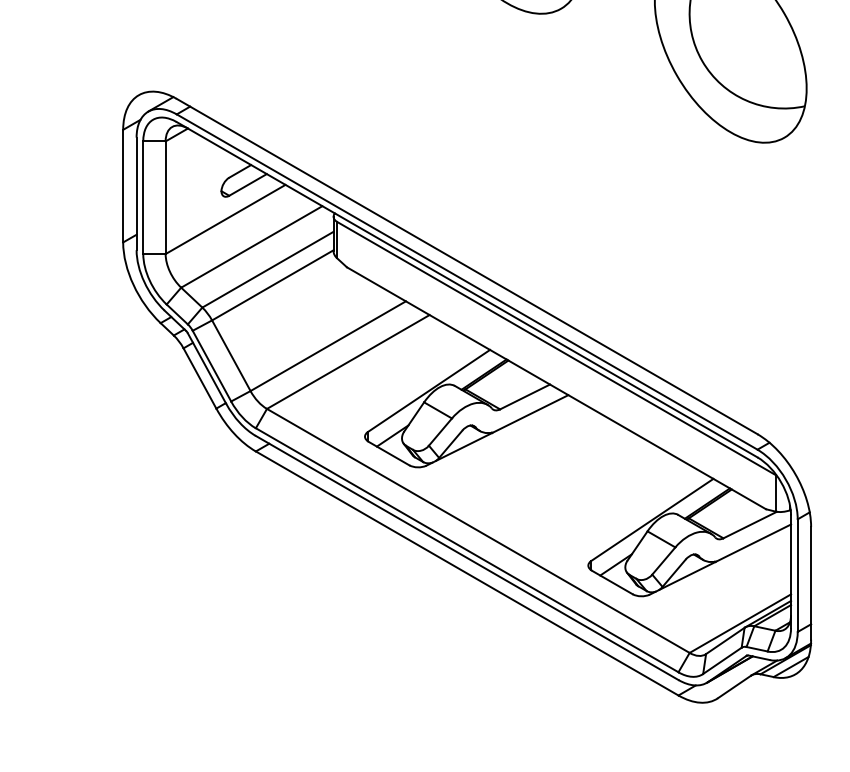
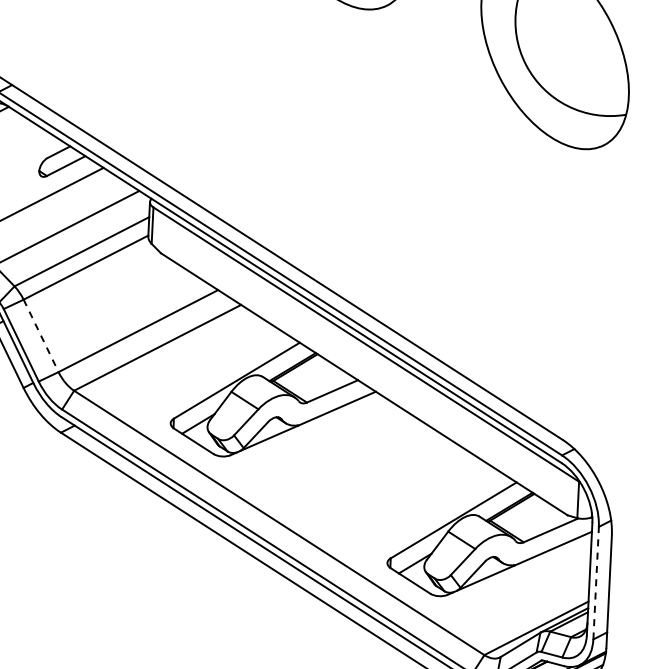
line: (231, 356) -> (41, 336), solid -> dashed
line: (797, 575) -> (595, 583), solid -> dashed

